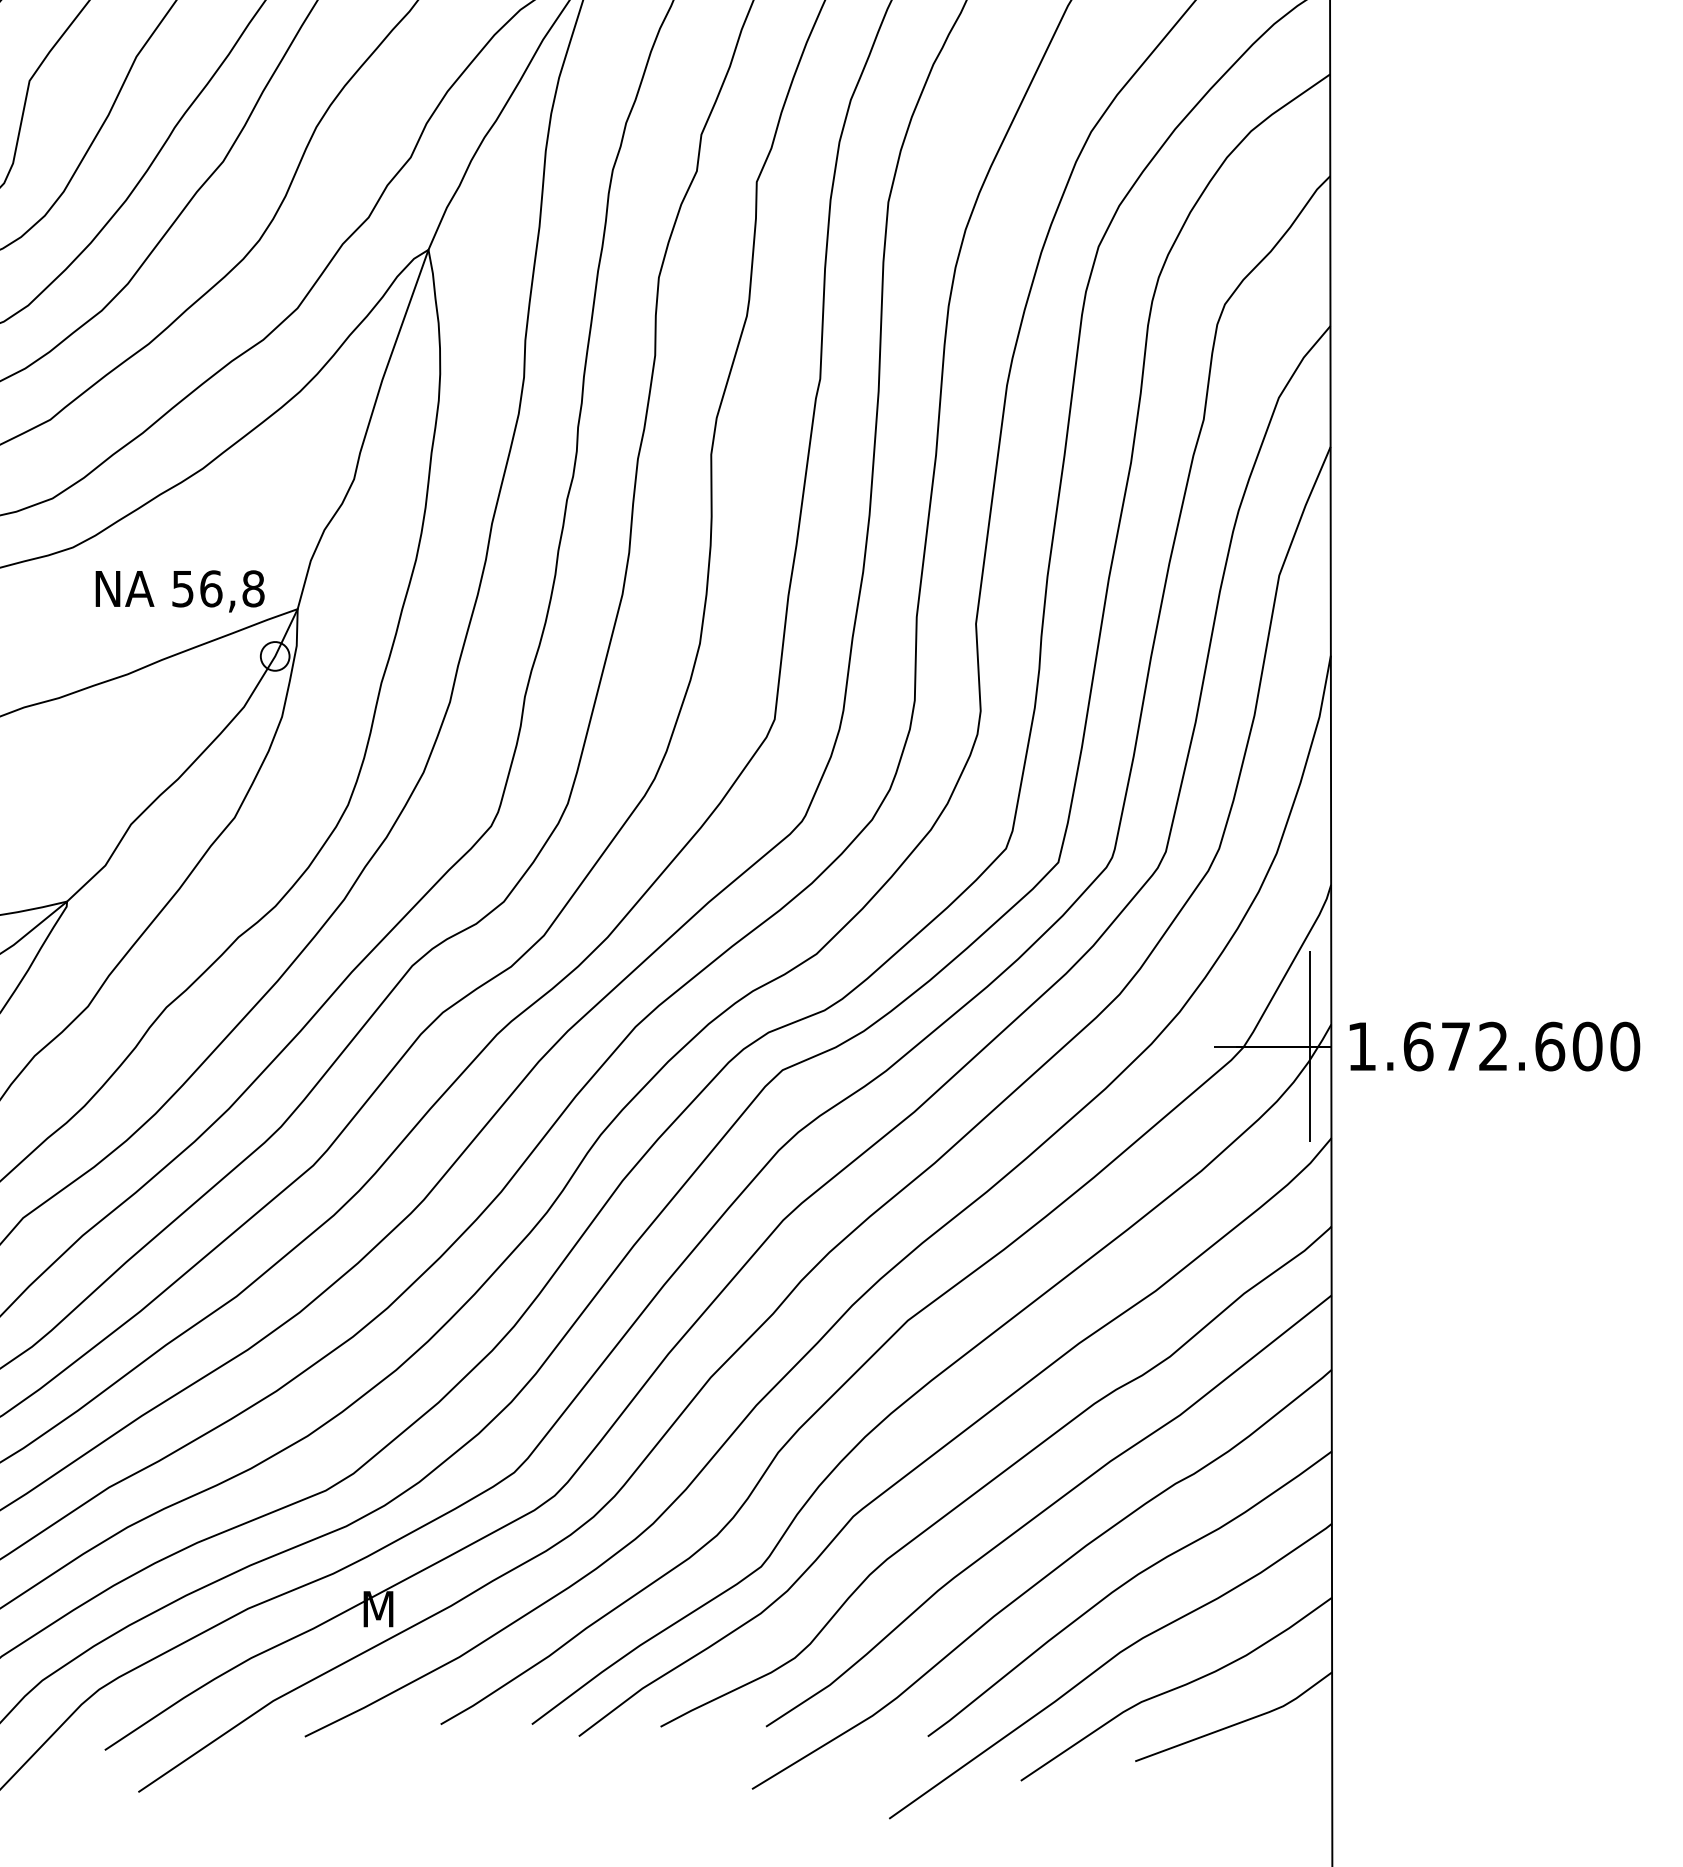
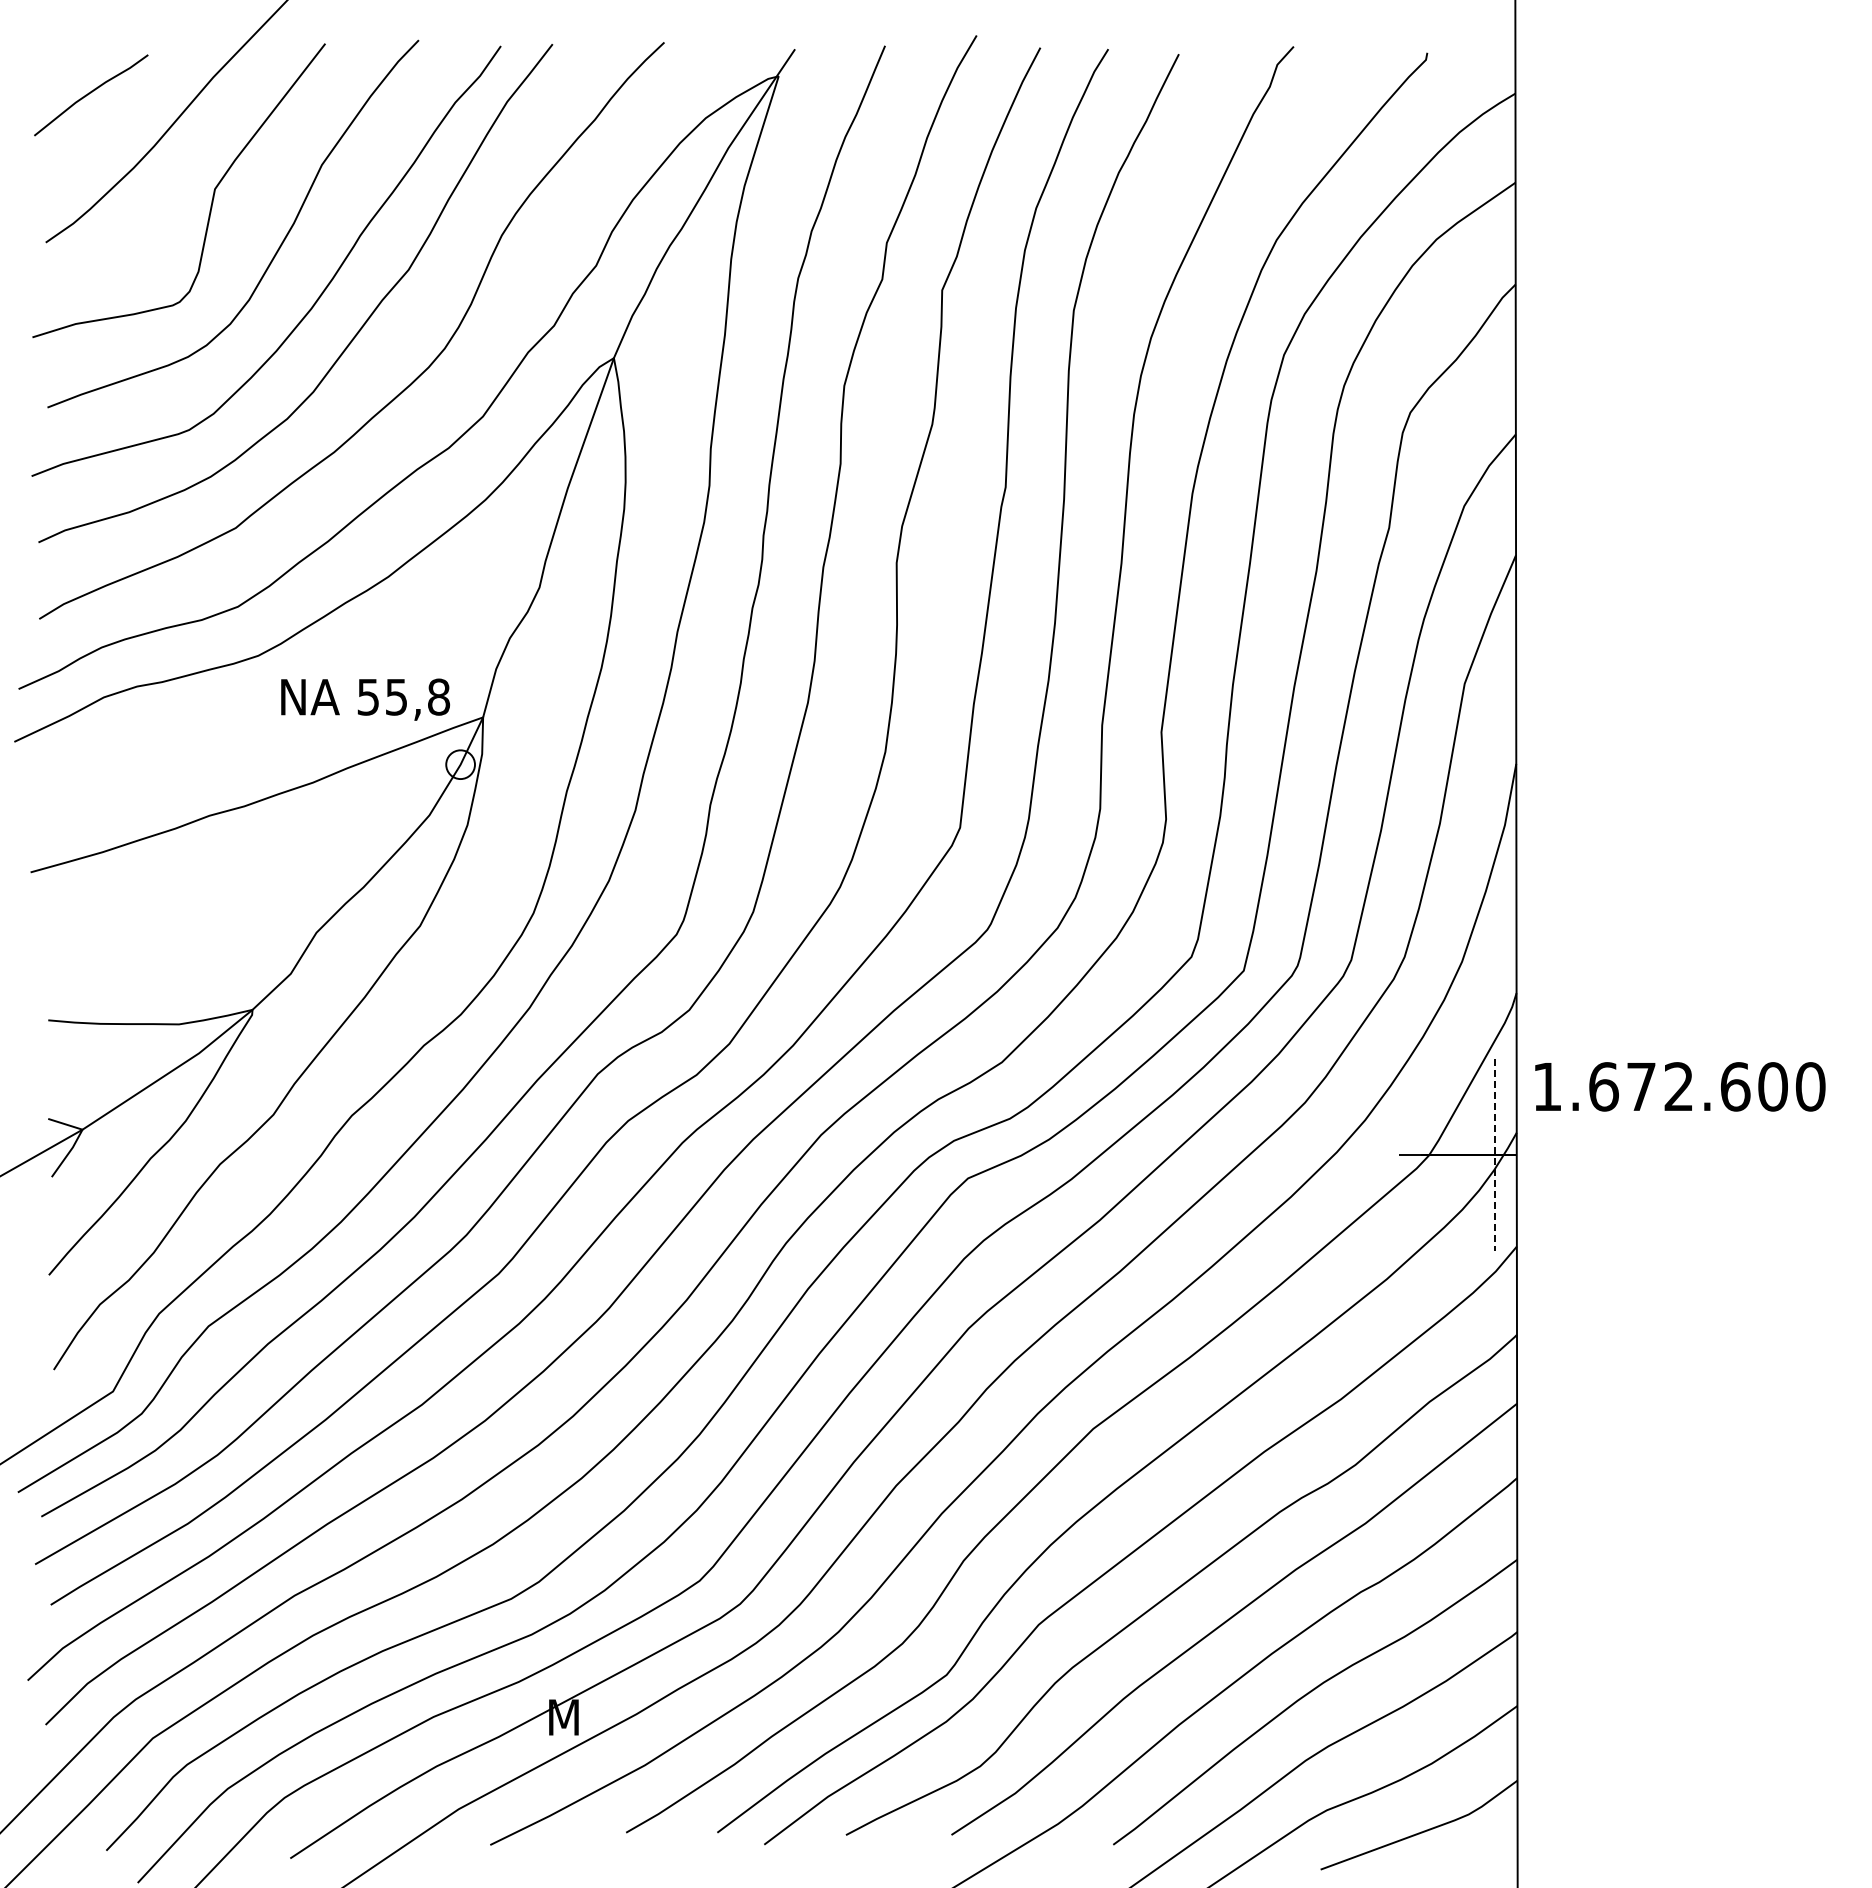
text: (211, 588) -> (396, 696), 56,8 -> 55,8
line: (1310, 1046) -> (1495, 1154), solid -> dashed
text: (1495, 1046) -> (1680, 1086), moved

